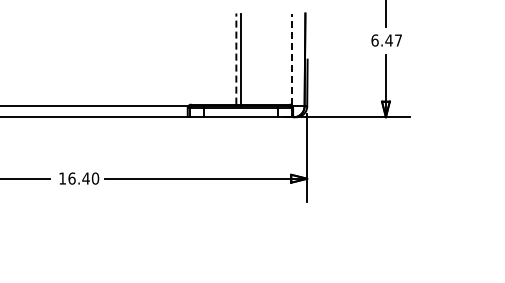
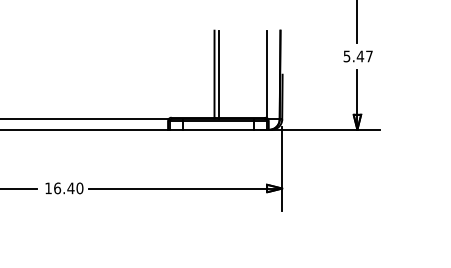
text: (374, 40) -> (346, 56), 6.47 -> 5.47
line: (236, 59) -> (214, 74), dashed -> solid
line: (291, 59) -> (267, 74), dashed -> solid

